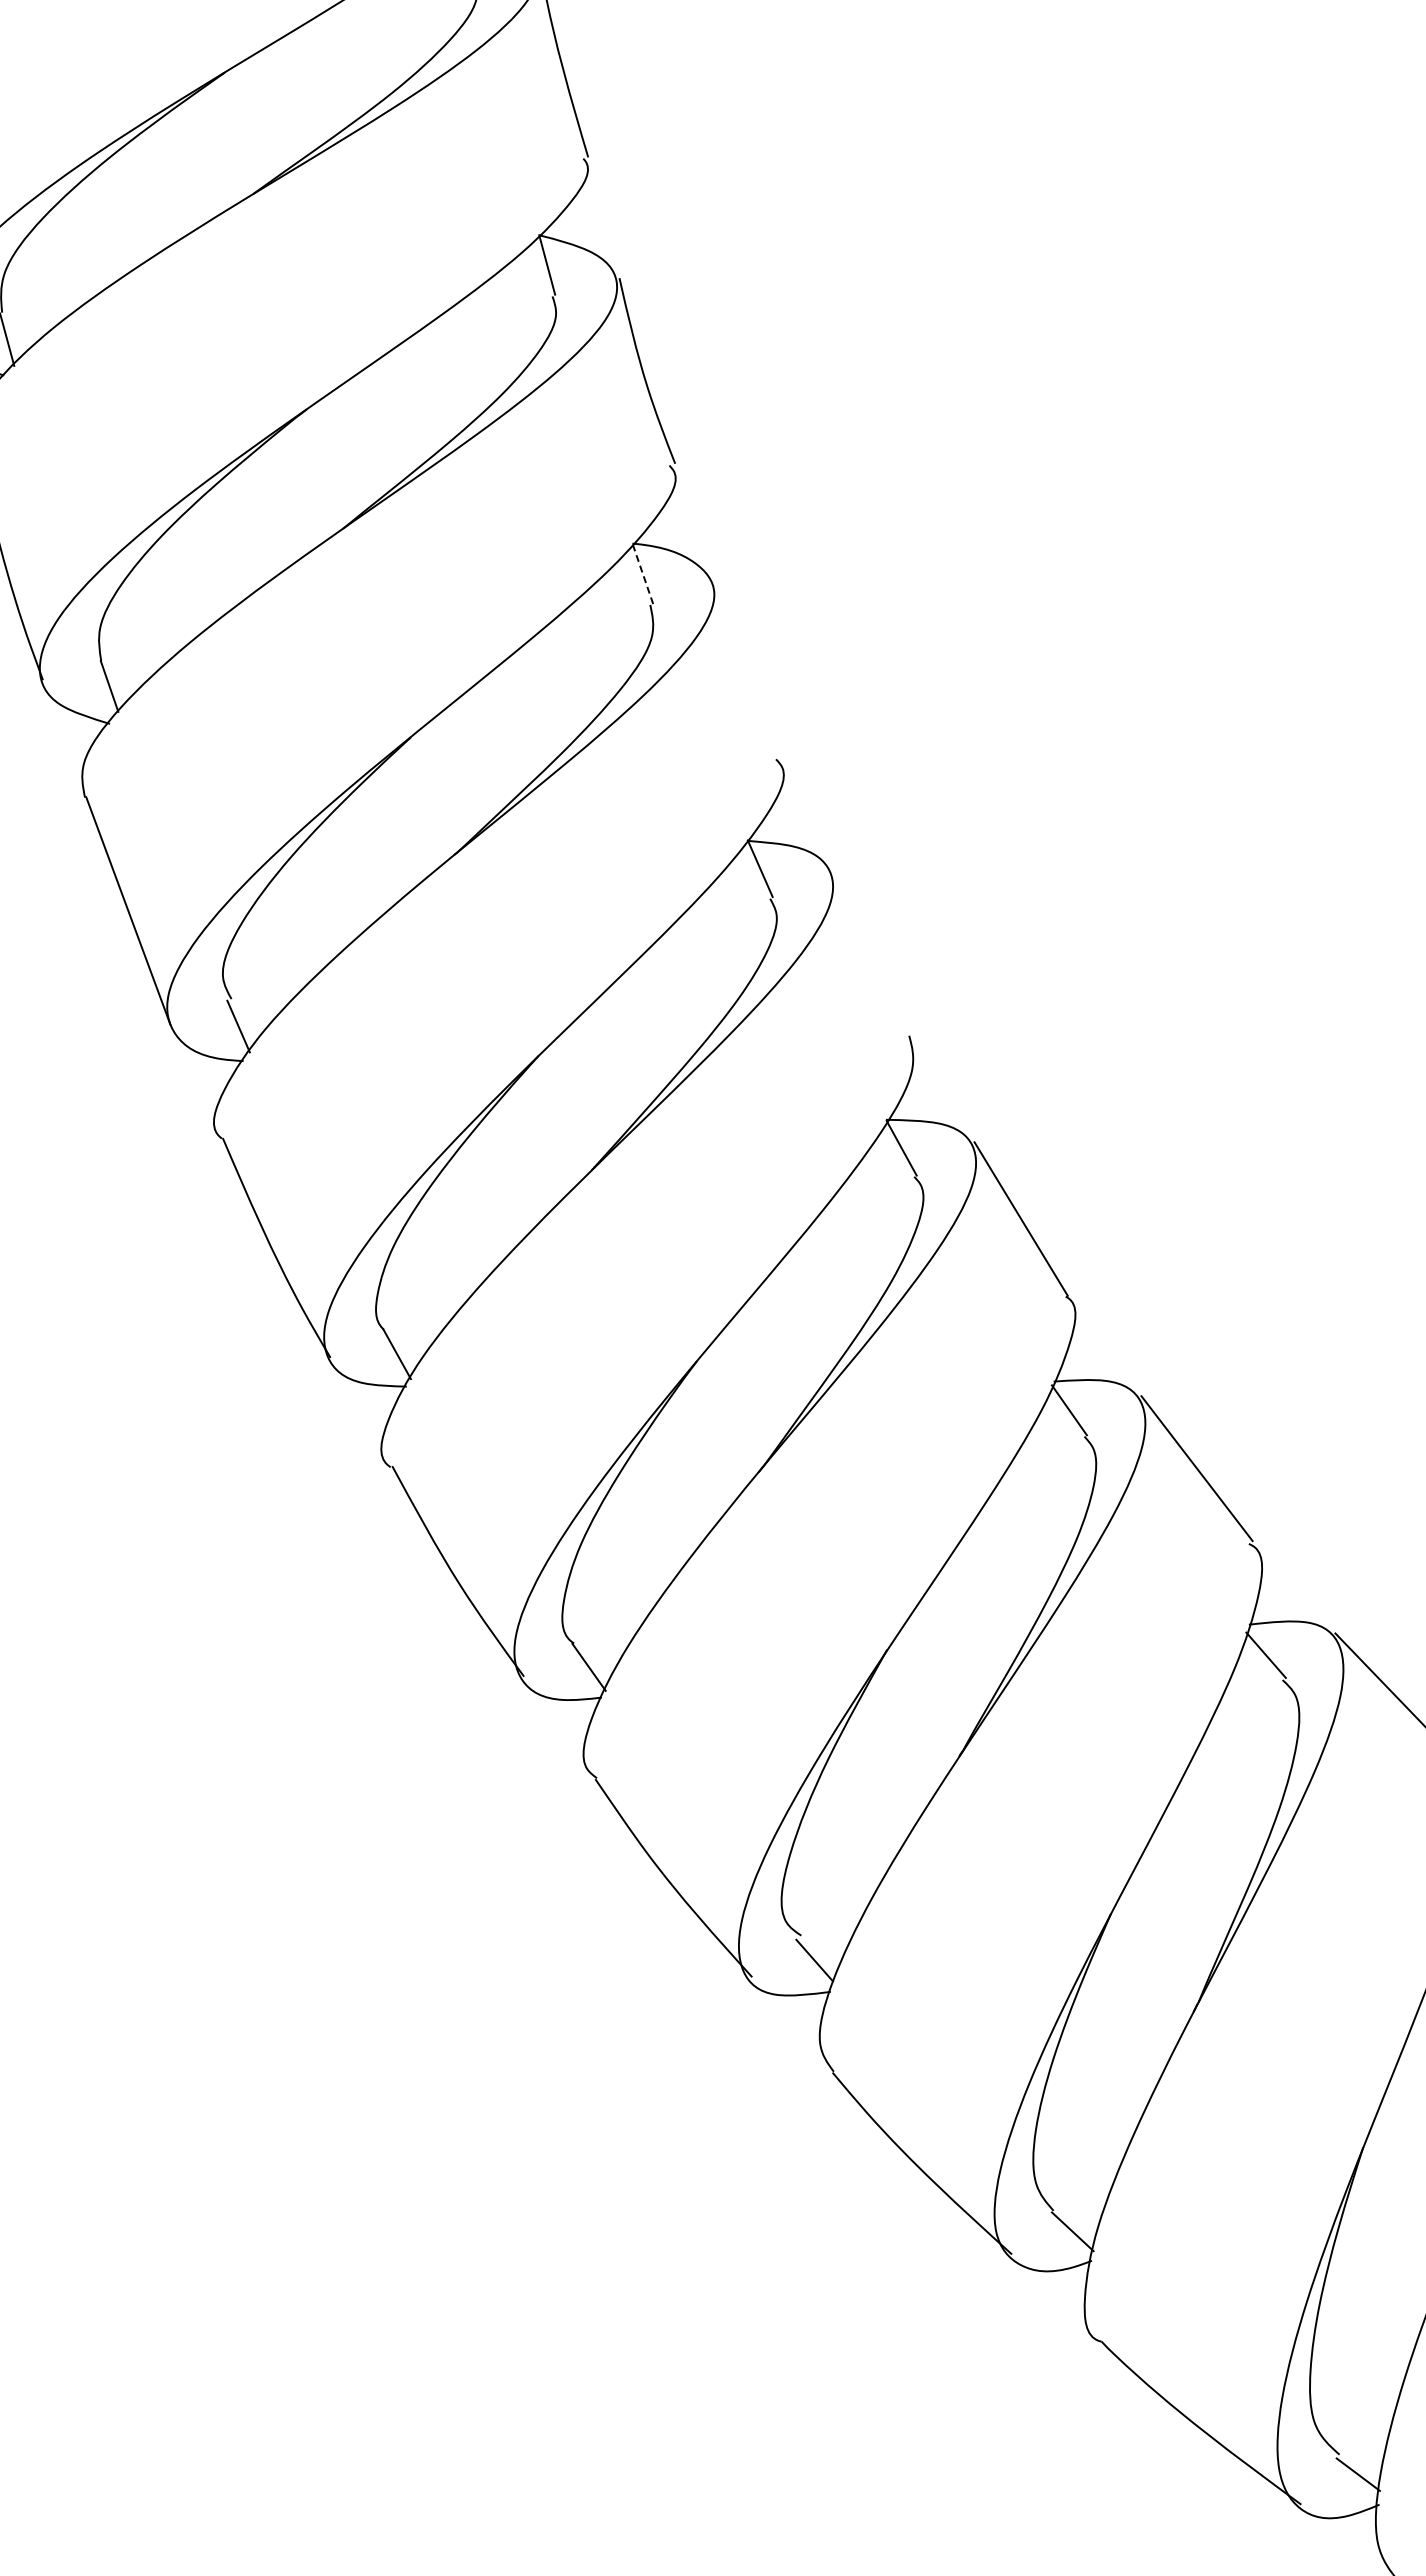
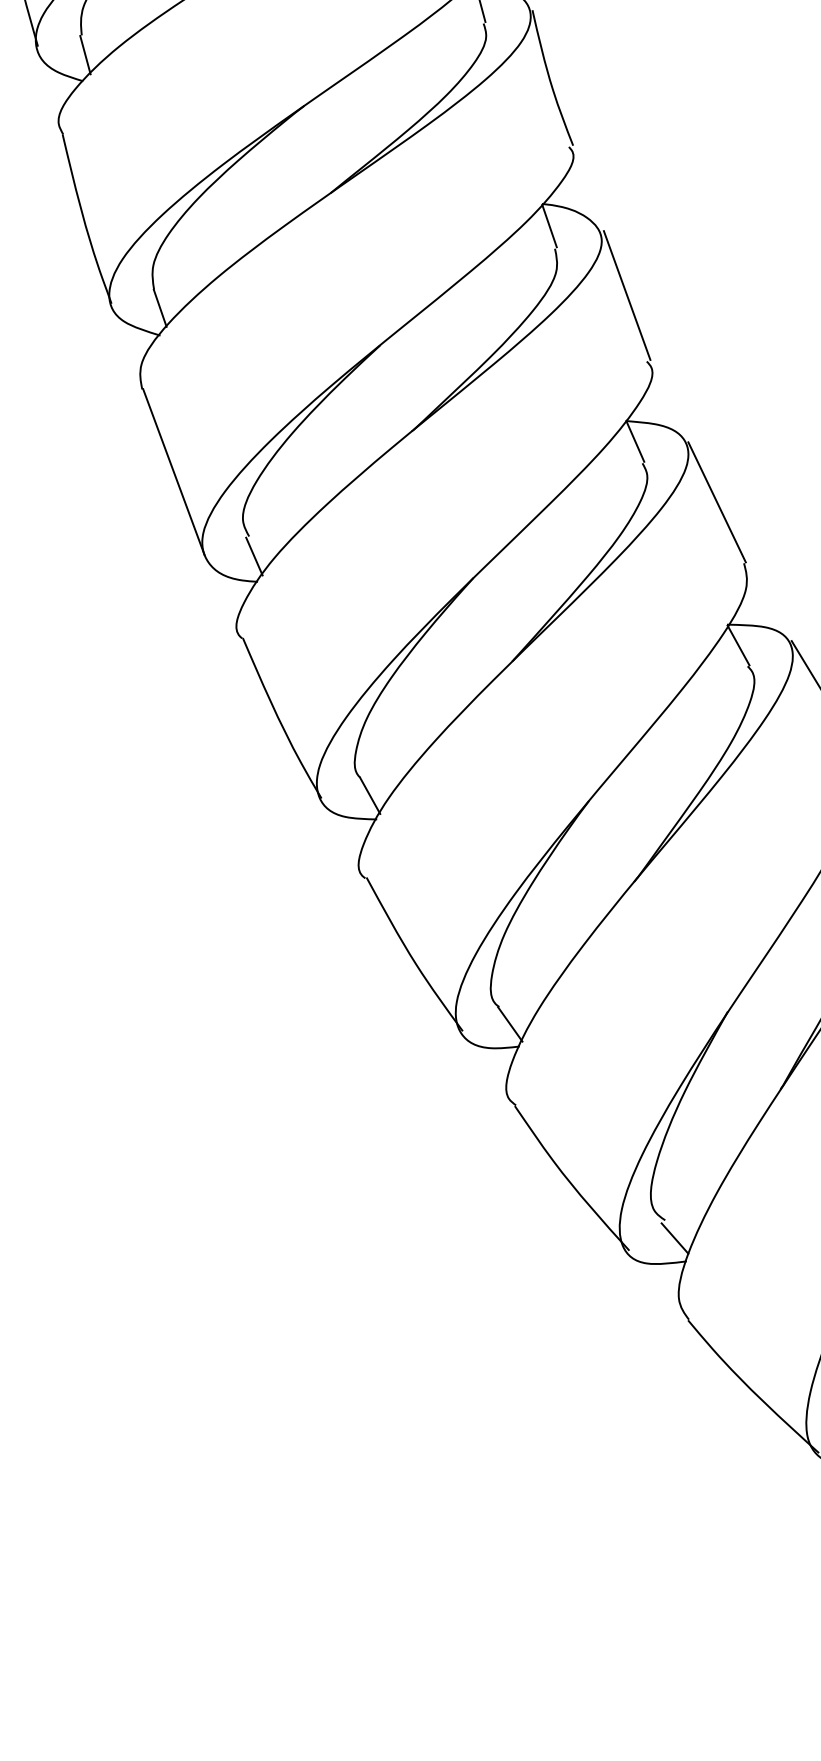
line: (642, 572) -> (549, 225), dashed -> solid
line: (749, 668) -> (627, 295), added
line: (872, 952) -> (717, 502), added

